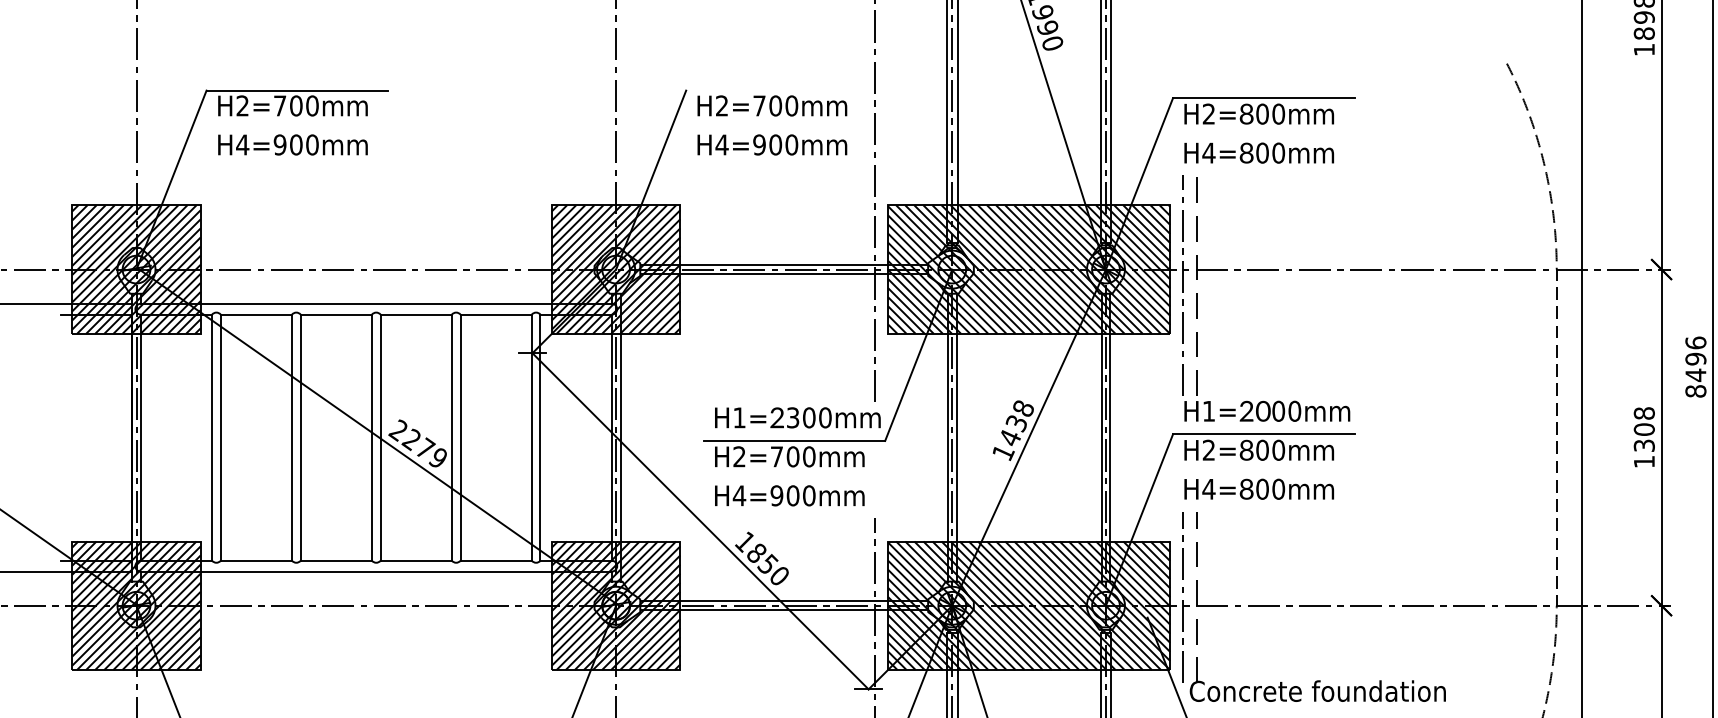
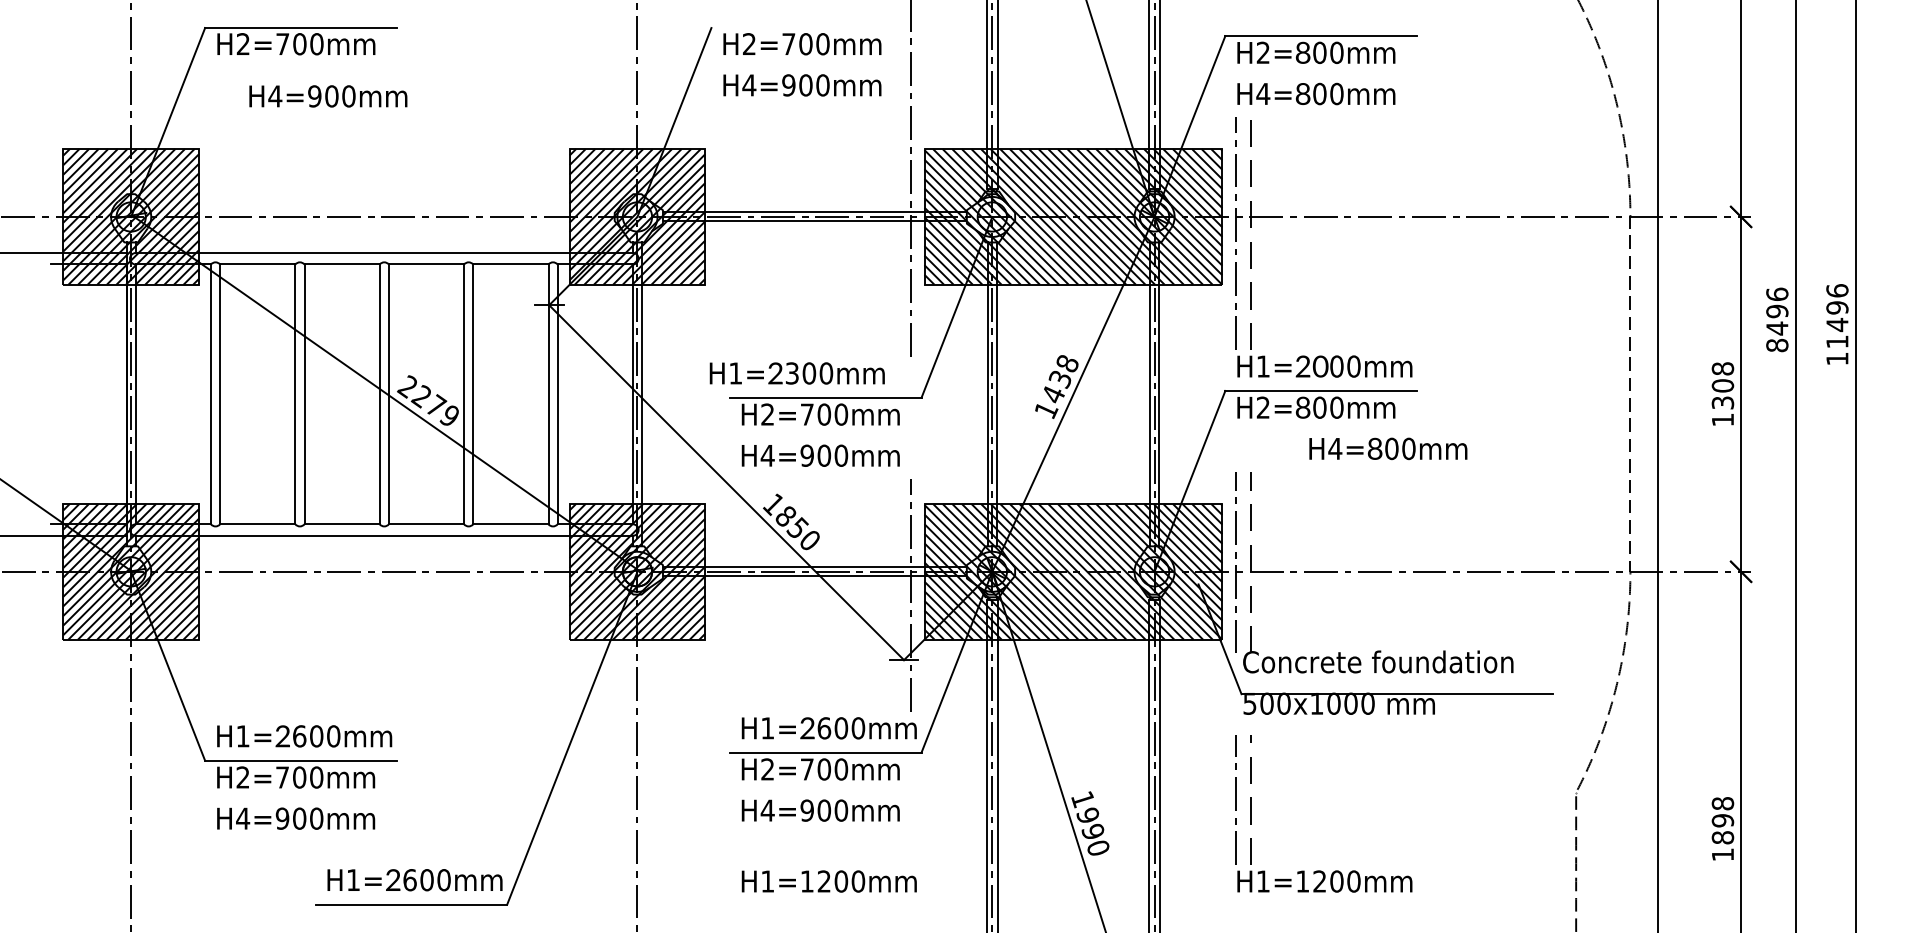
text: (293, 145) -> (328, 96), moved
text: (797, 417) -> (796, 373), moved
text: (1259, 488) -> (1388, 448), moved

